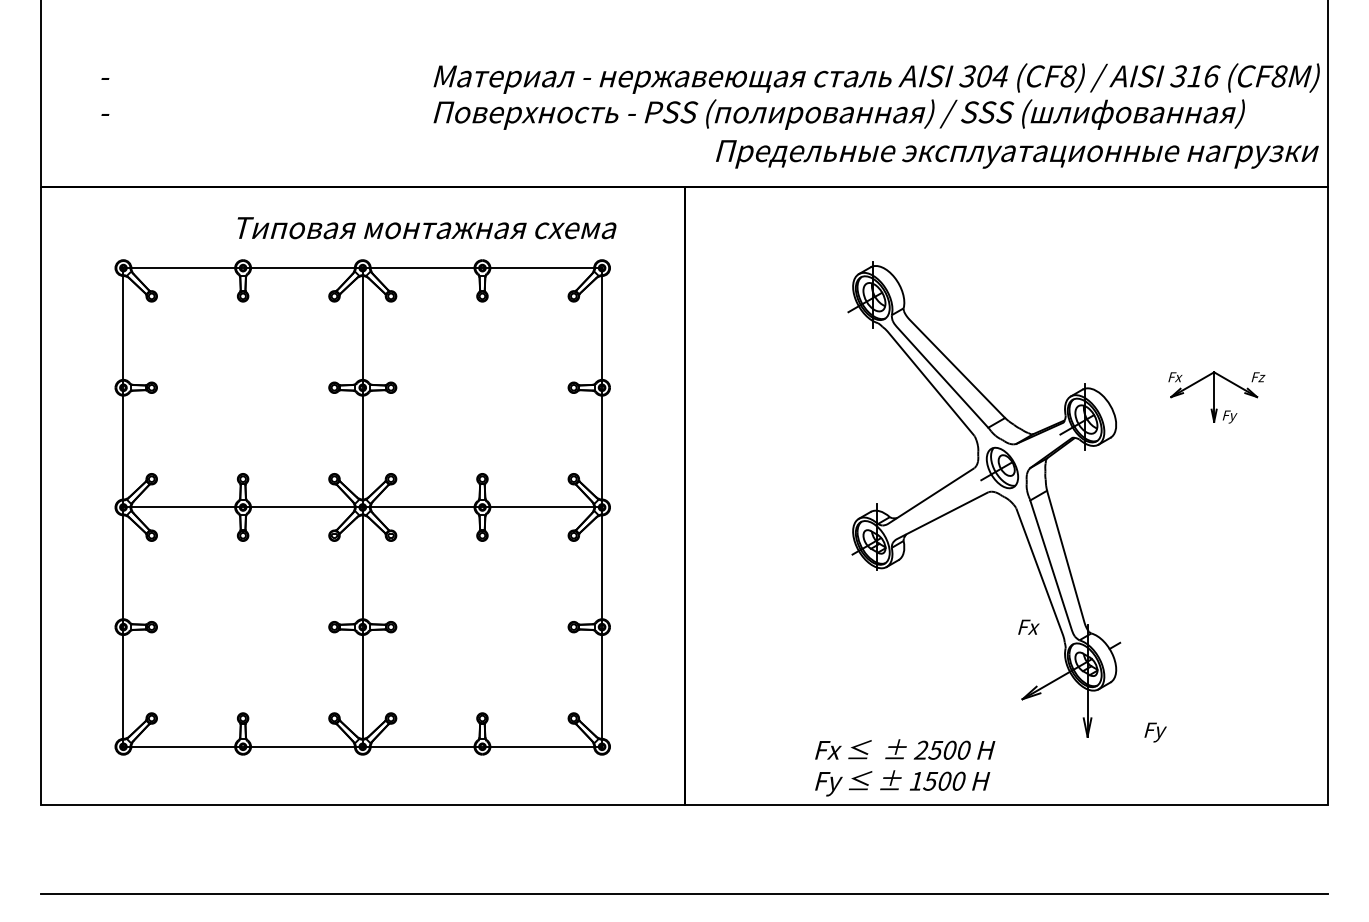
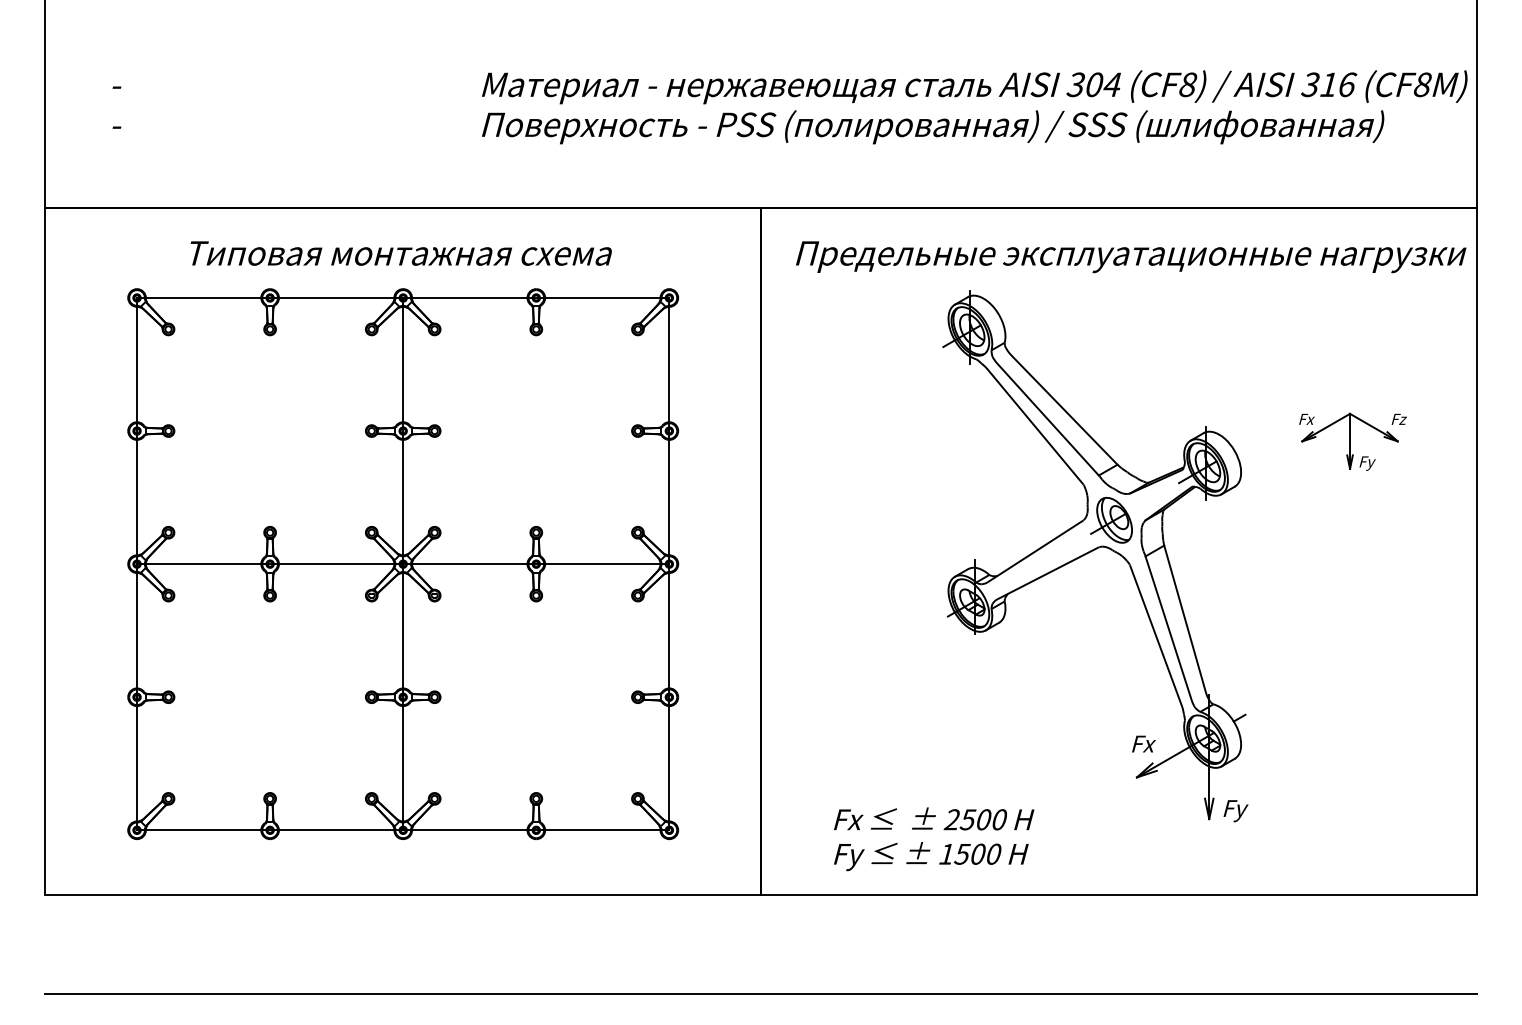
text: (1017, 154) -> (1131, 257), moved
text: (426, 228) -> (400, 253), moved
text: (1028, 626) -> (1143, 743), moved
text: (1155, 732) -> (1235, 811), moved
text: (905, 767) -> (934, 838), moved

